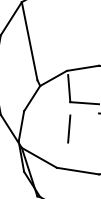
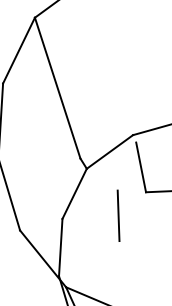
line: (69, 128) -> (118, 214), moved

